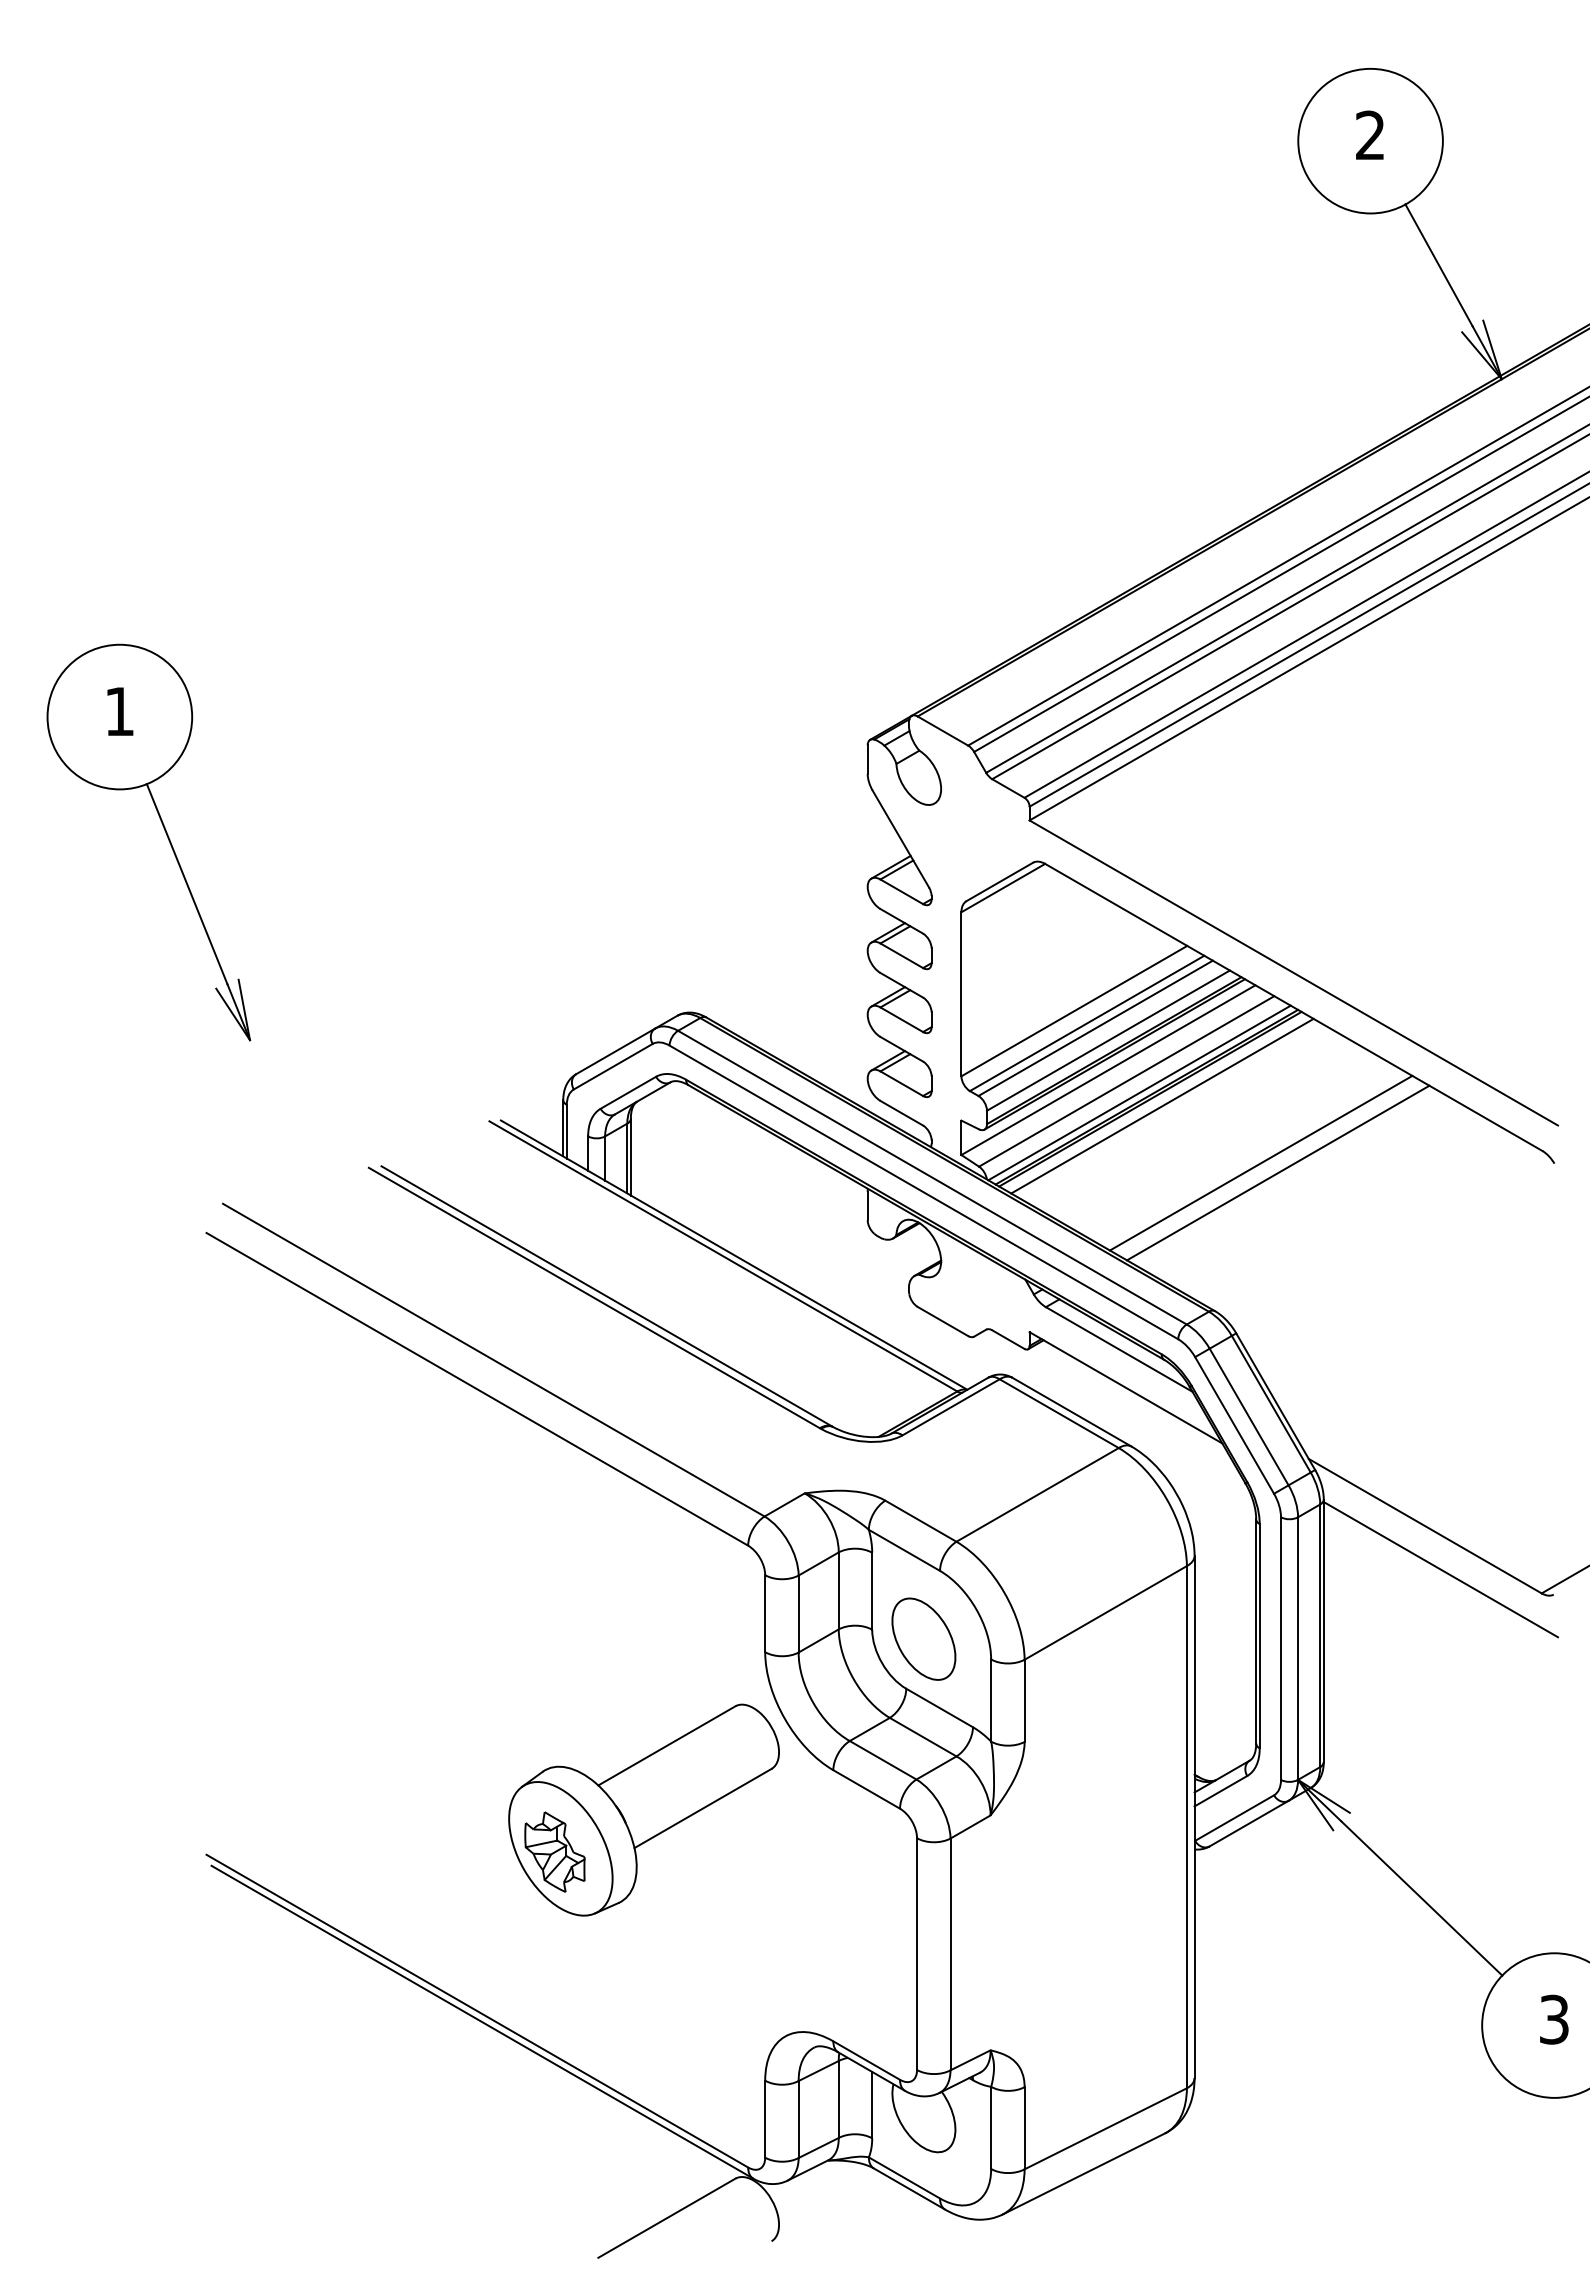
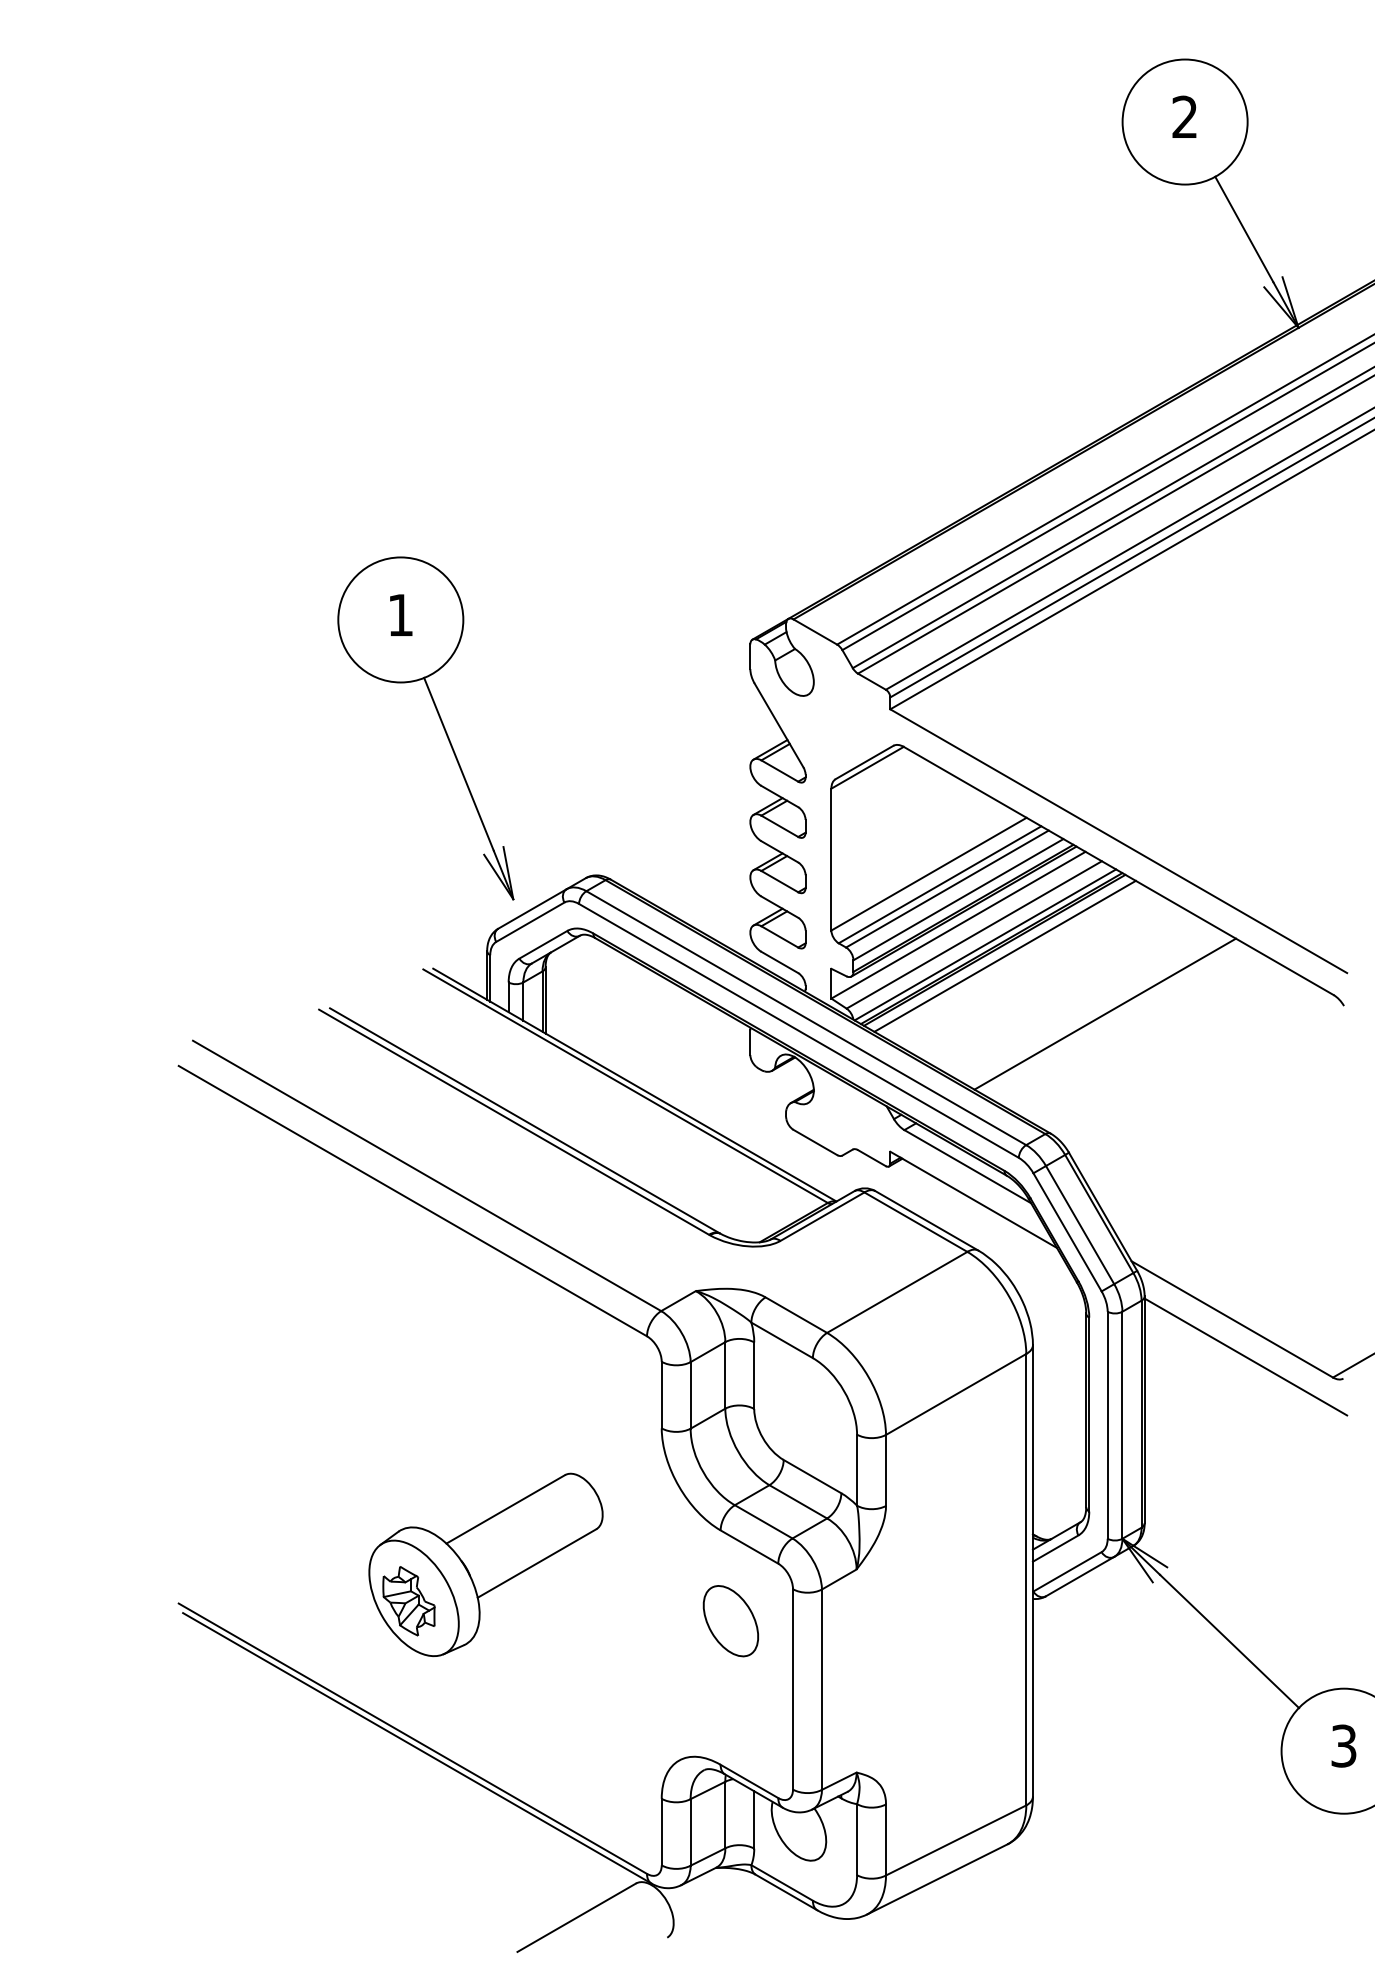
part: (165, 834) -> (440, 721), moved
line: (1261, 1163) -> (1090, 1005), removed
part: (923, 1639) -> (730, 1621), moved
part: (643, 1809) -> (485, 1564), moved

